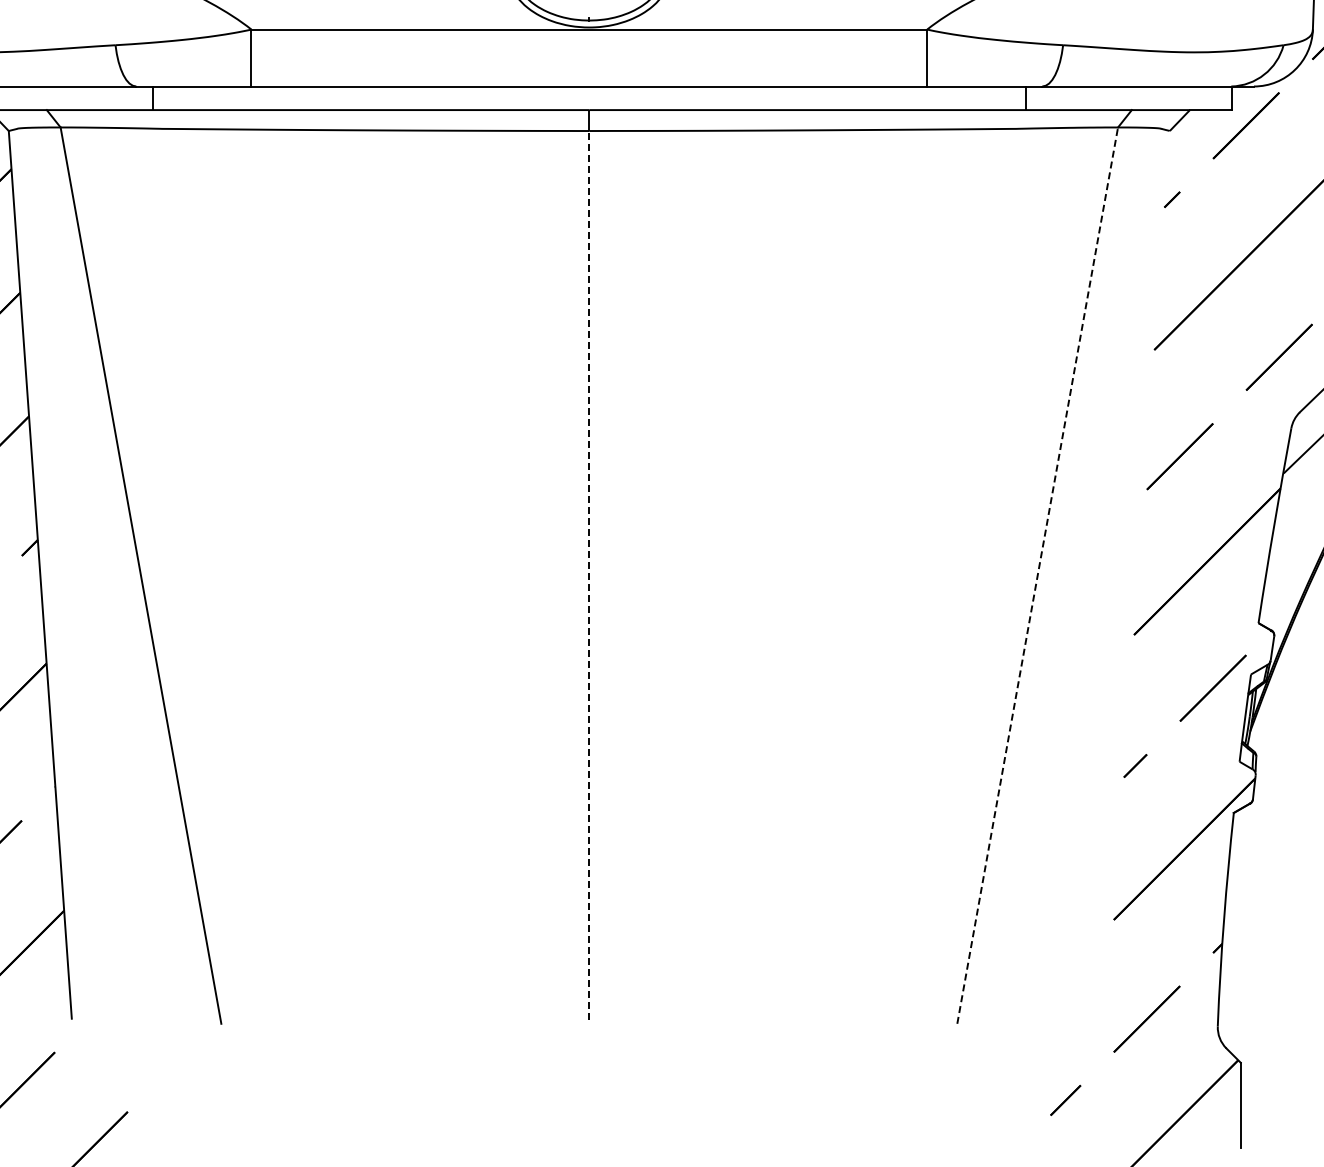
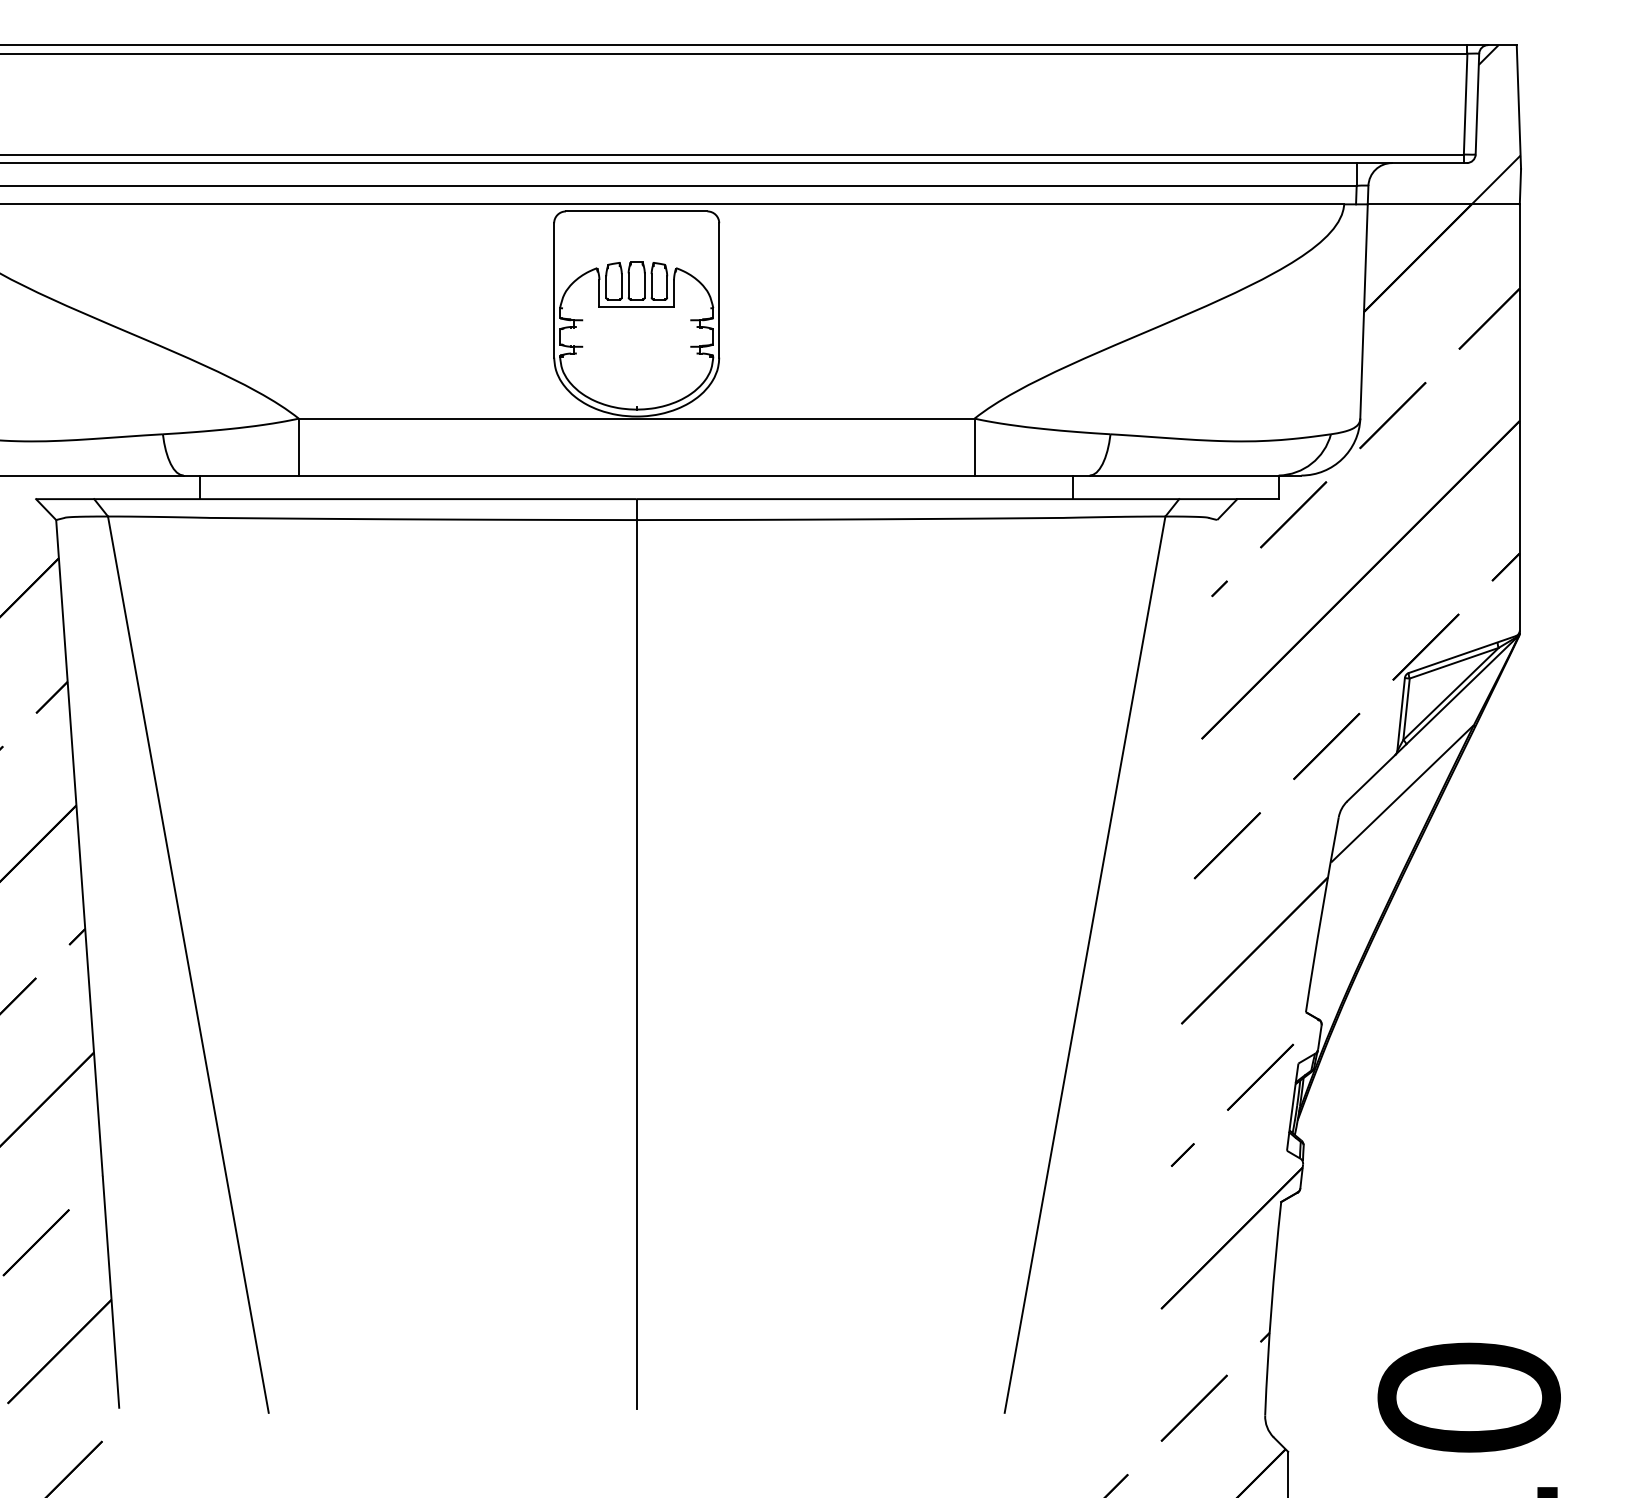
line: (589, 574) -> (636, 963), dashed -> solid
line: (1038, 575) -> (1085, 964), dashed -> solid

